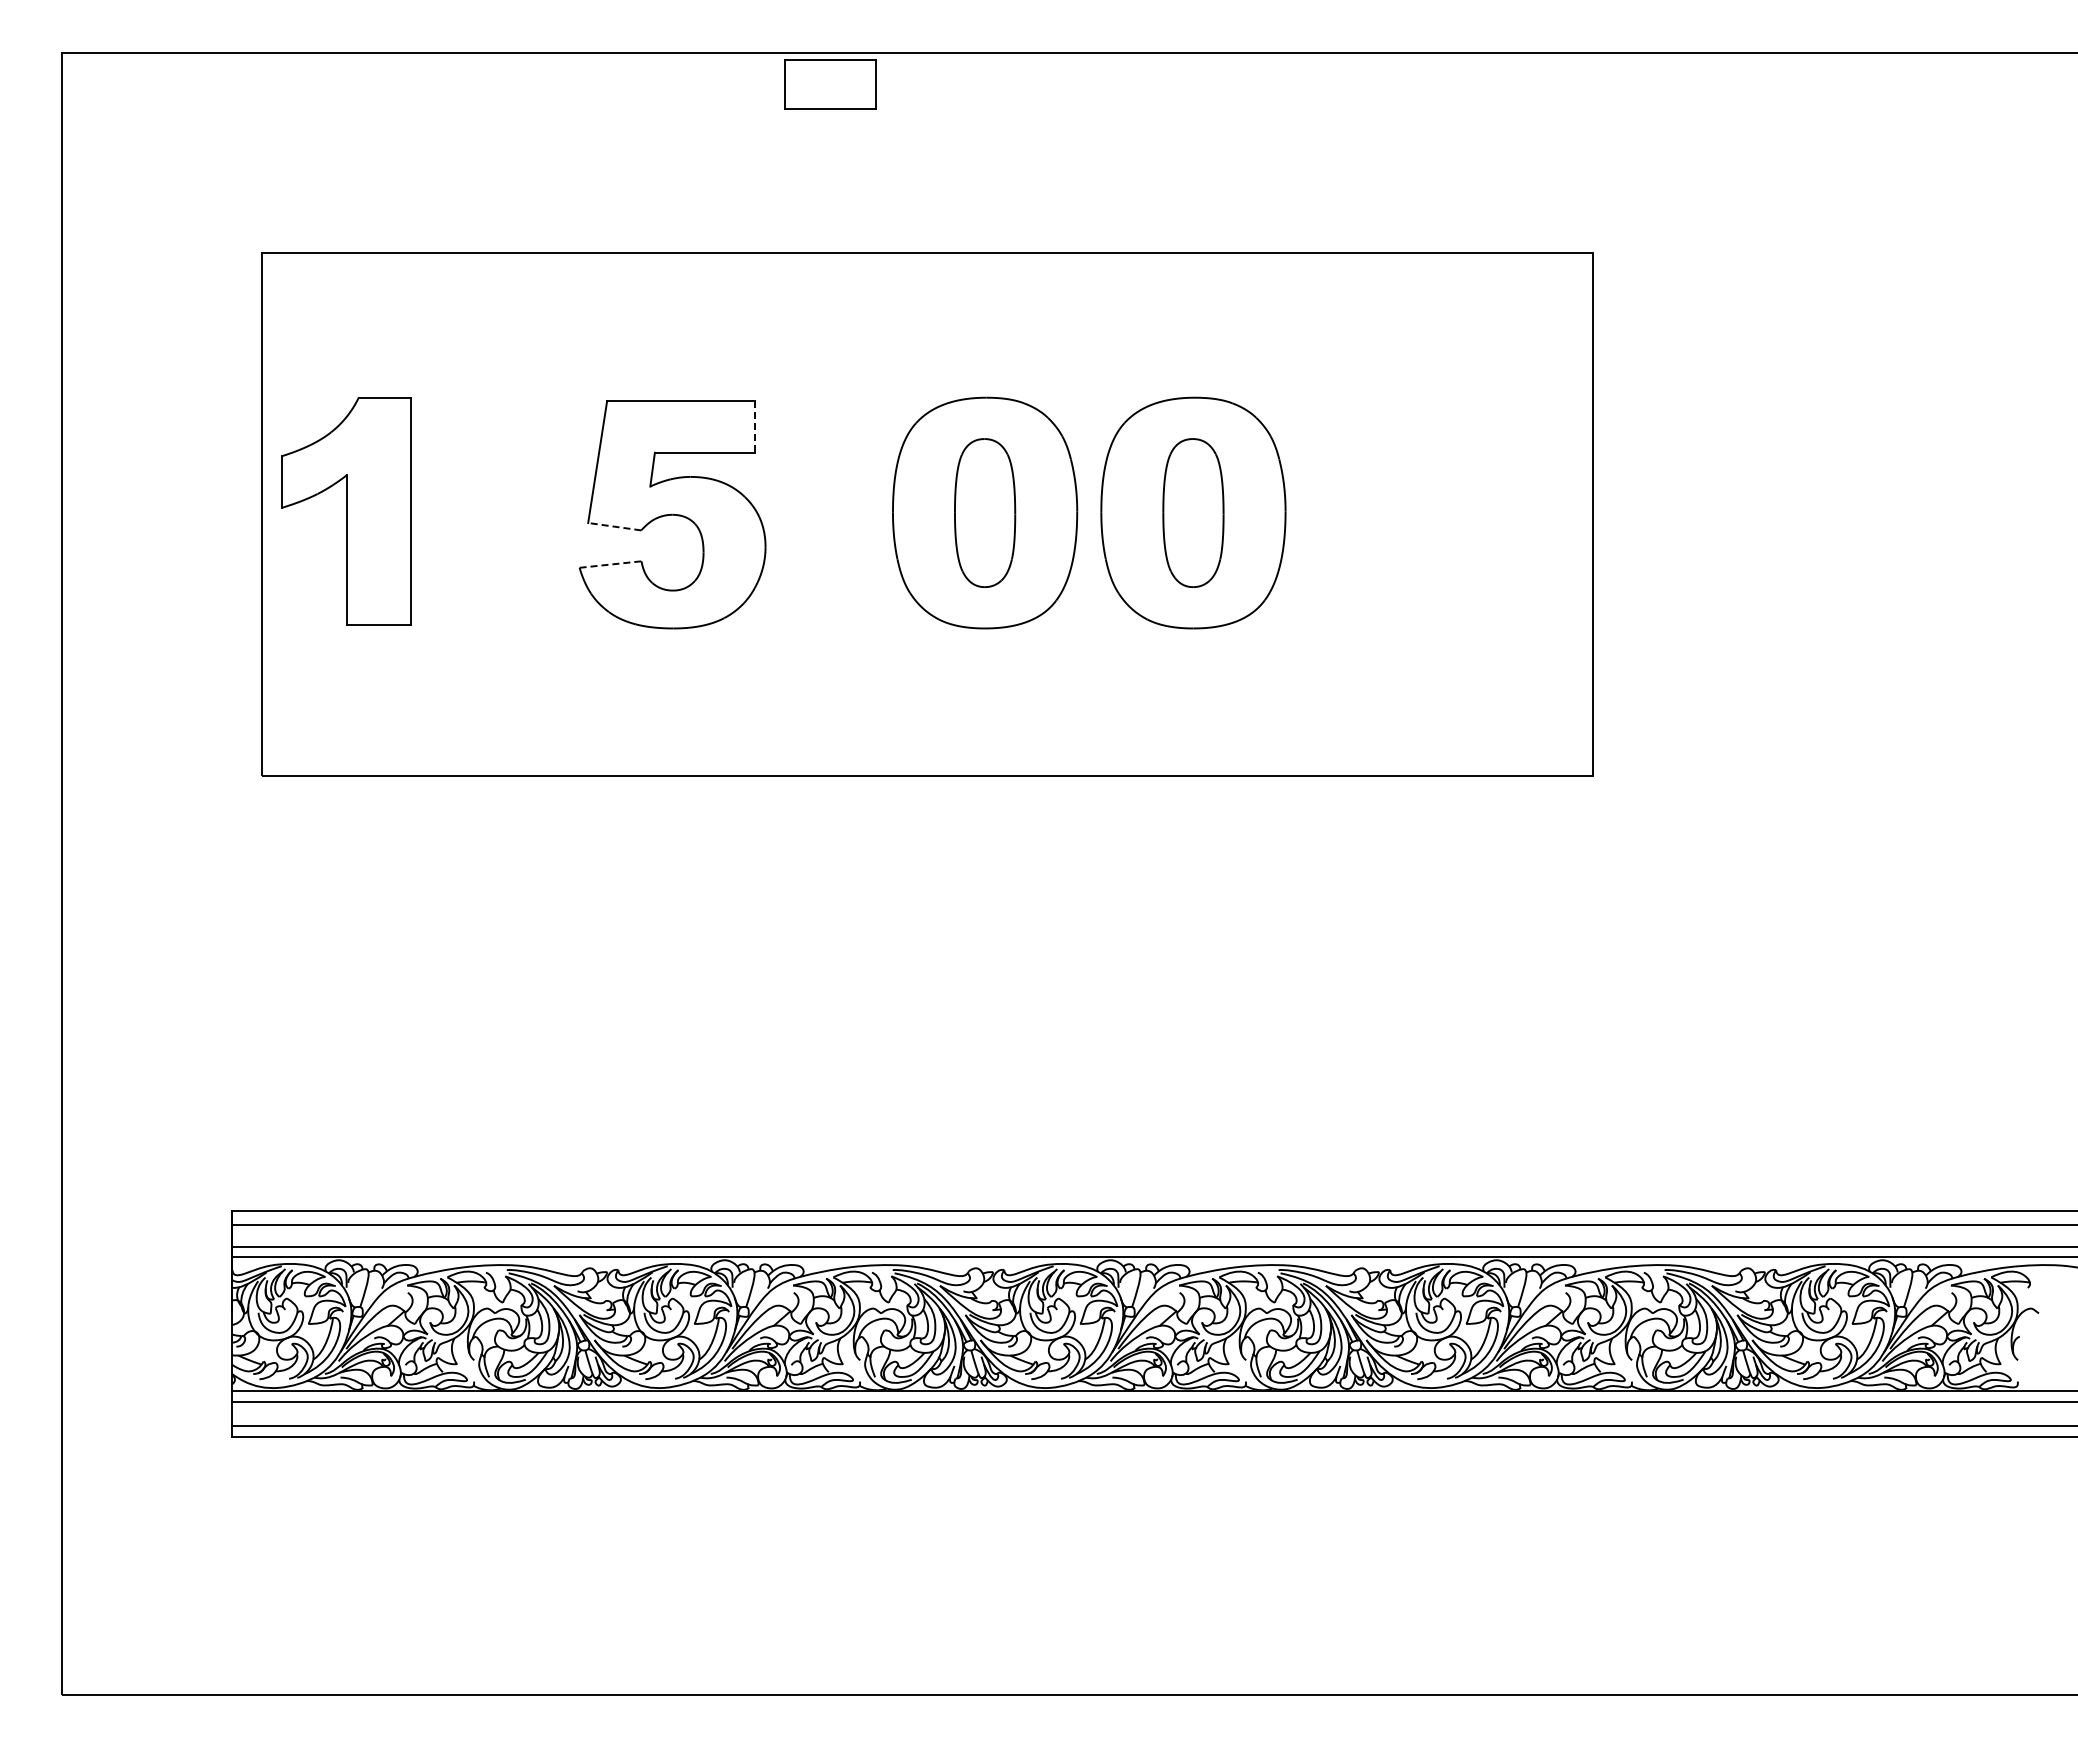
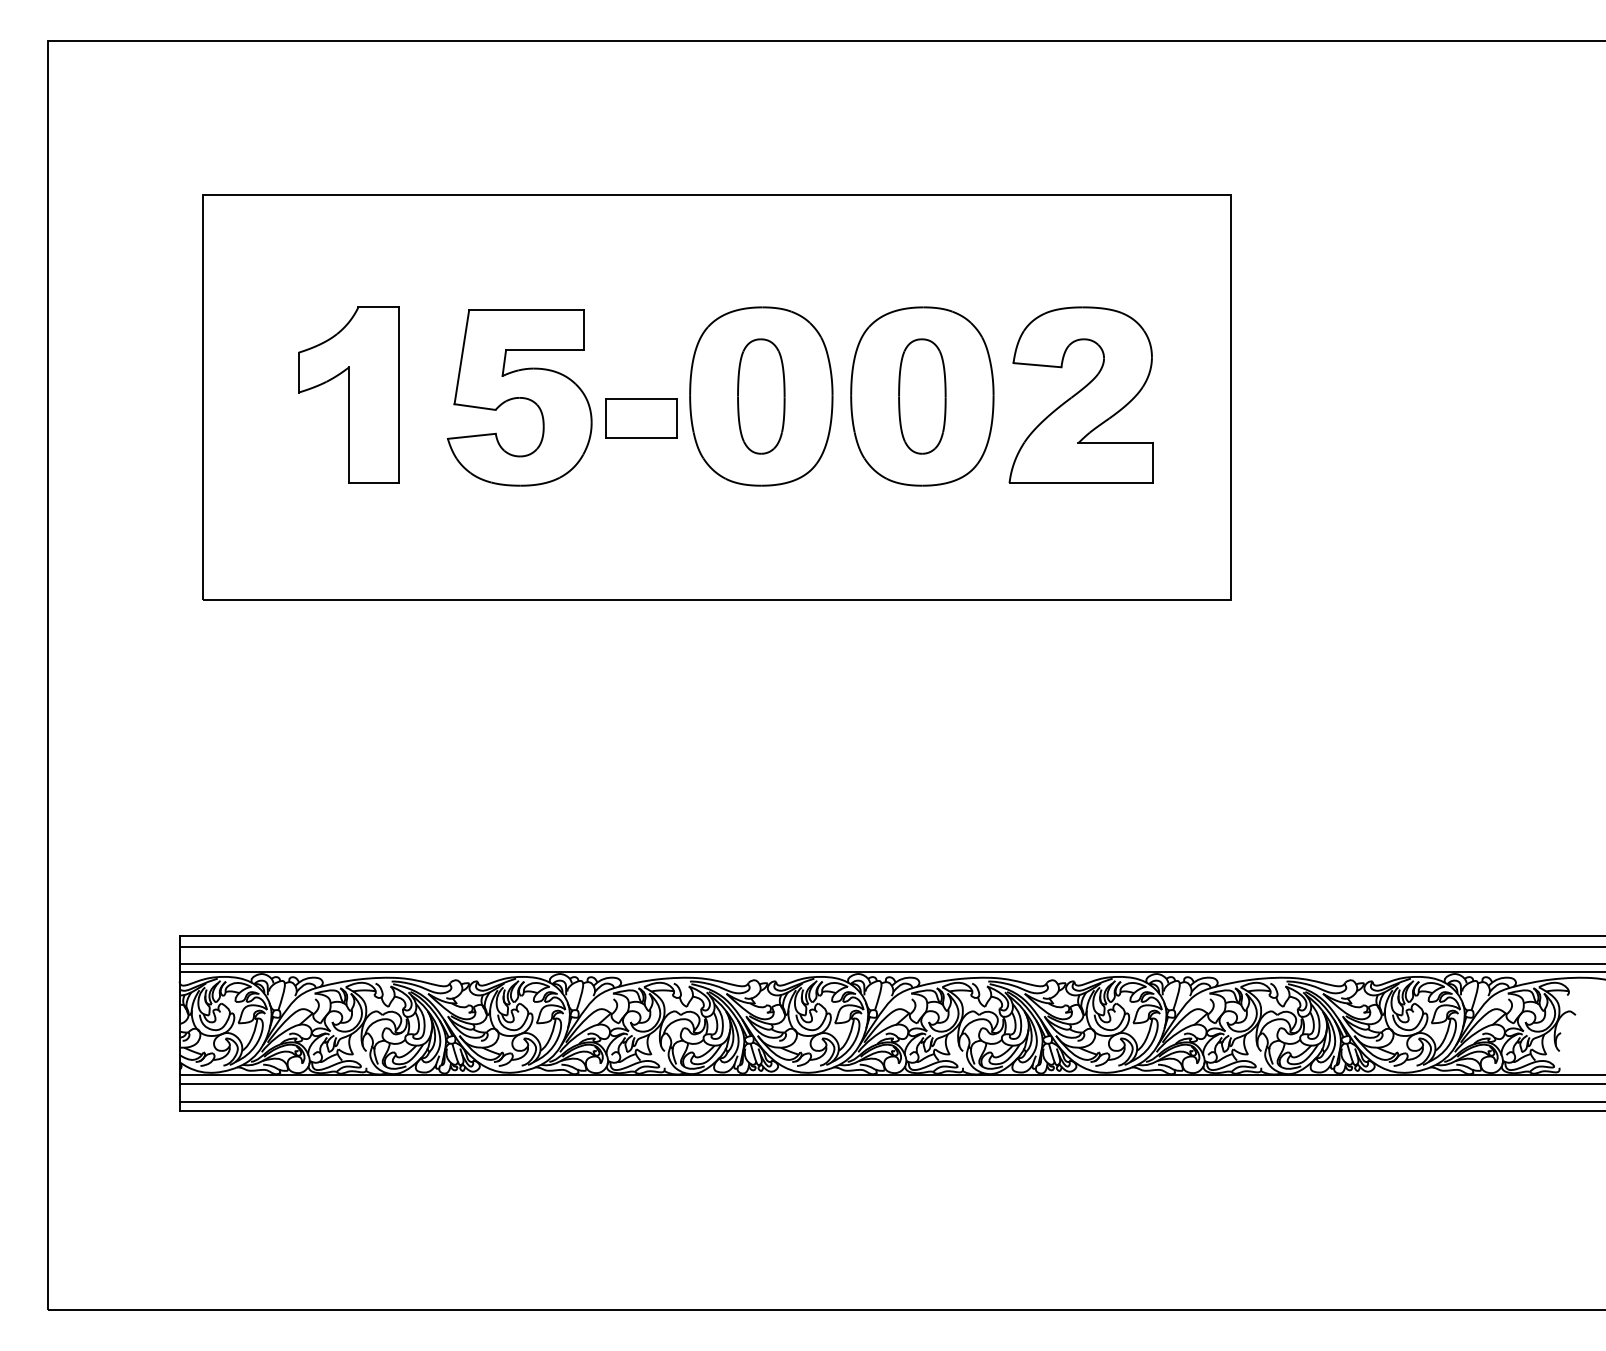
part: (830, 84) -> (641, 418), moved
line: (755, 427) -> (583, 330), dashed -> solid
part: (1398, 510) -> (1080, 394), added
part: (346, 511) -> (348, 395), moved
line: (614, 526) -> (474, 406), dashed -> solid
line: (611, 564) -> (472, 436), dashed -> solid

